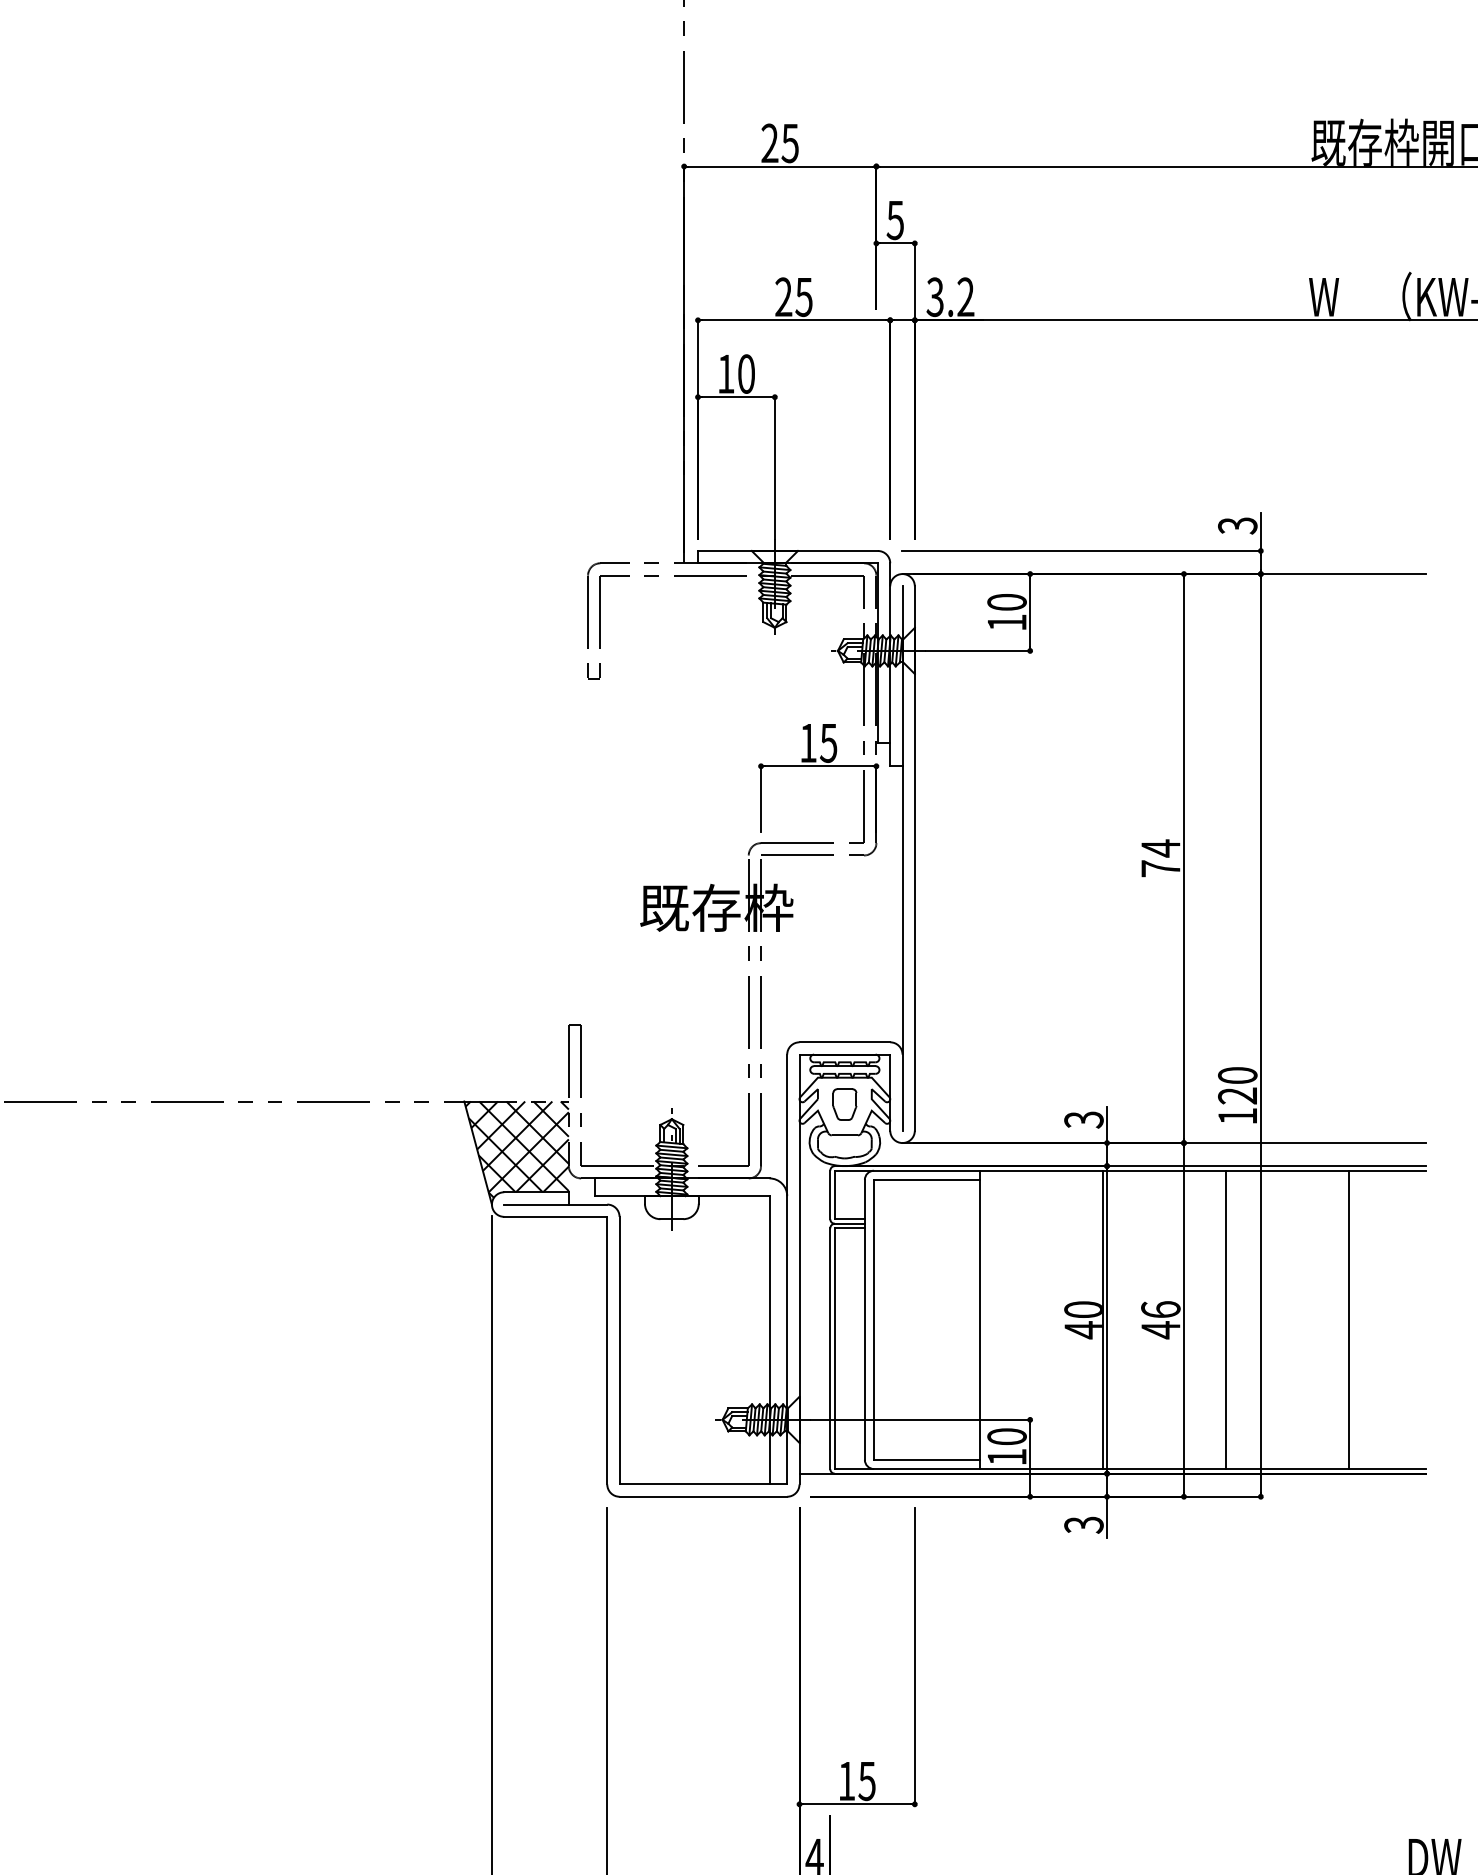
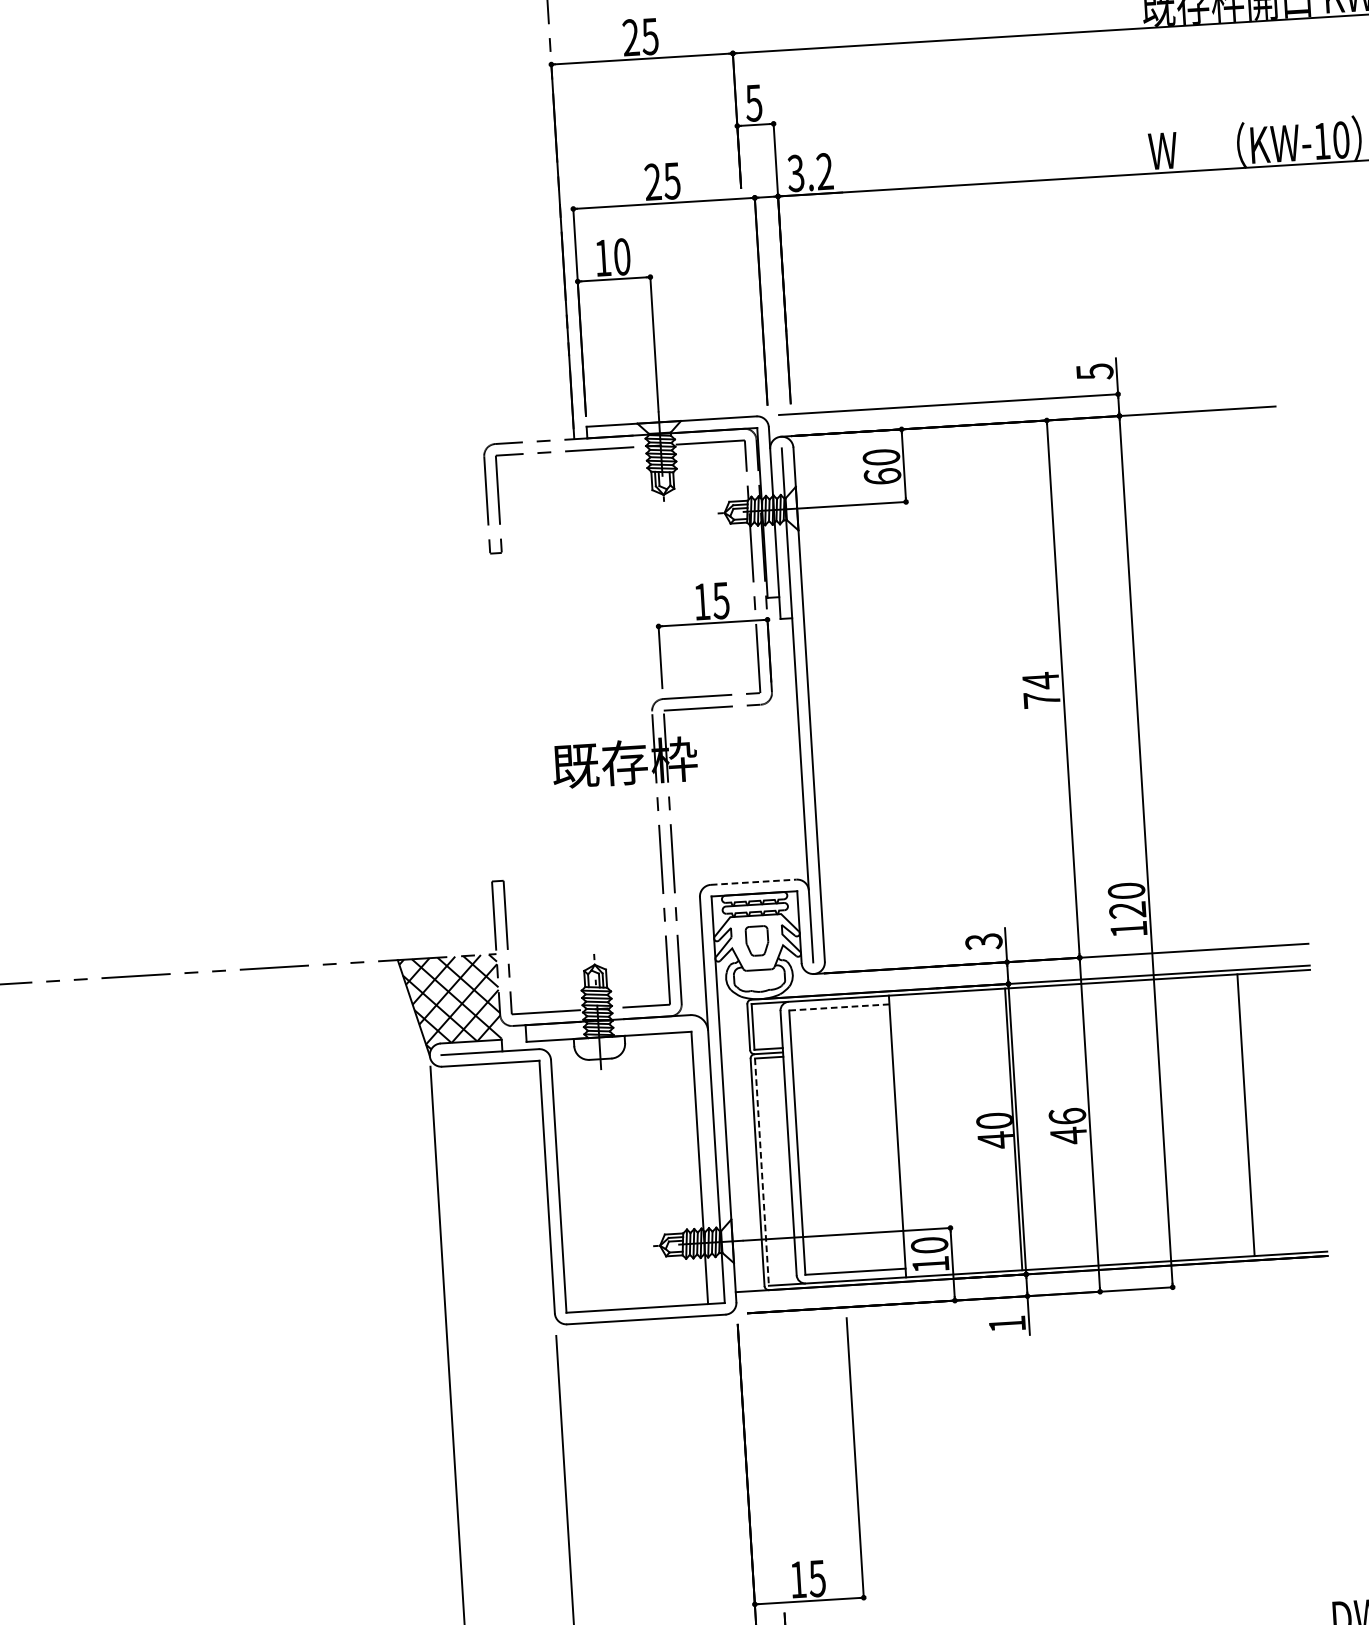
text: (1237, 525) -> (1094, 371), 3 -> 5
text: (1006, 622) -> (882, 476), 10 -> 60
line: (845, 1042) -> (754, 882), solid -> dashed
line: (926, 1179) -> (838, 1007), solid -> dashed
line: (1226, 1319) -> (1130, 1121), removed
line: (834, 1349) -> (761, 1172), solid -> dashed
text: (1083, 1524) -> (1006, 1323), 3 -> 1

